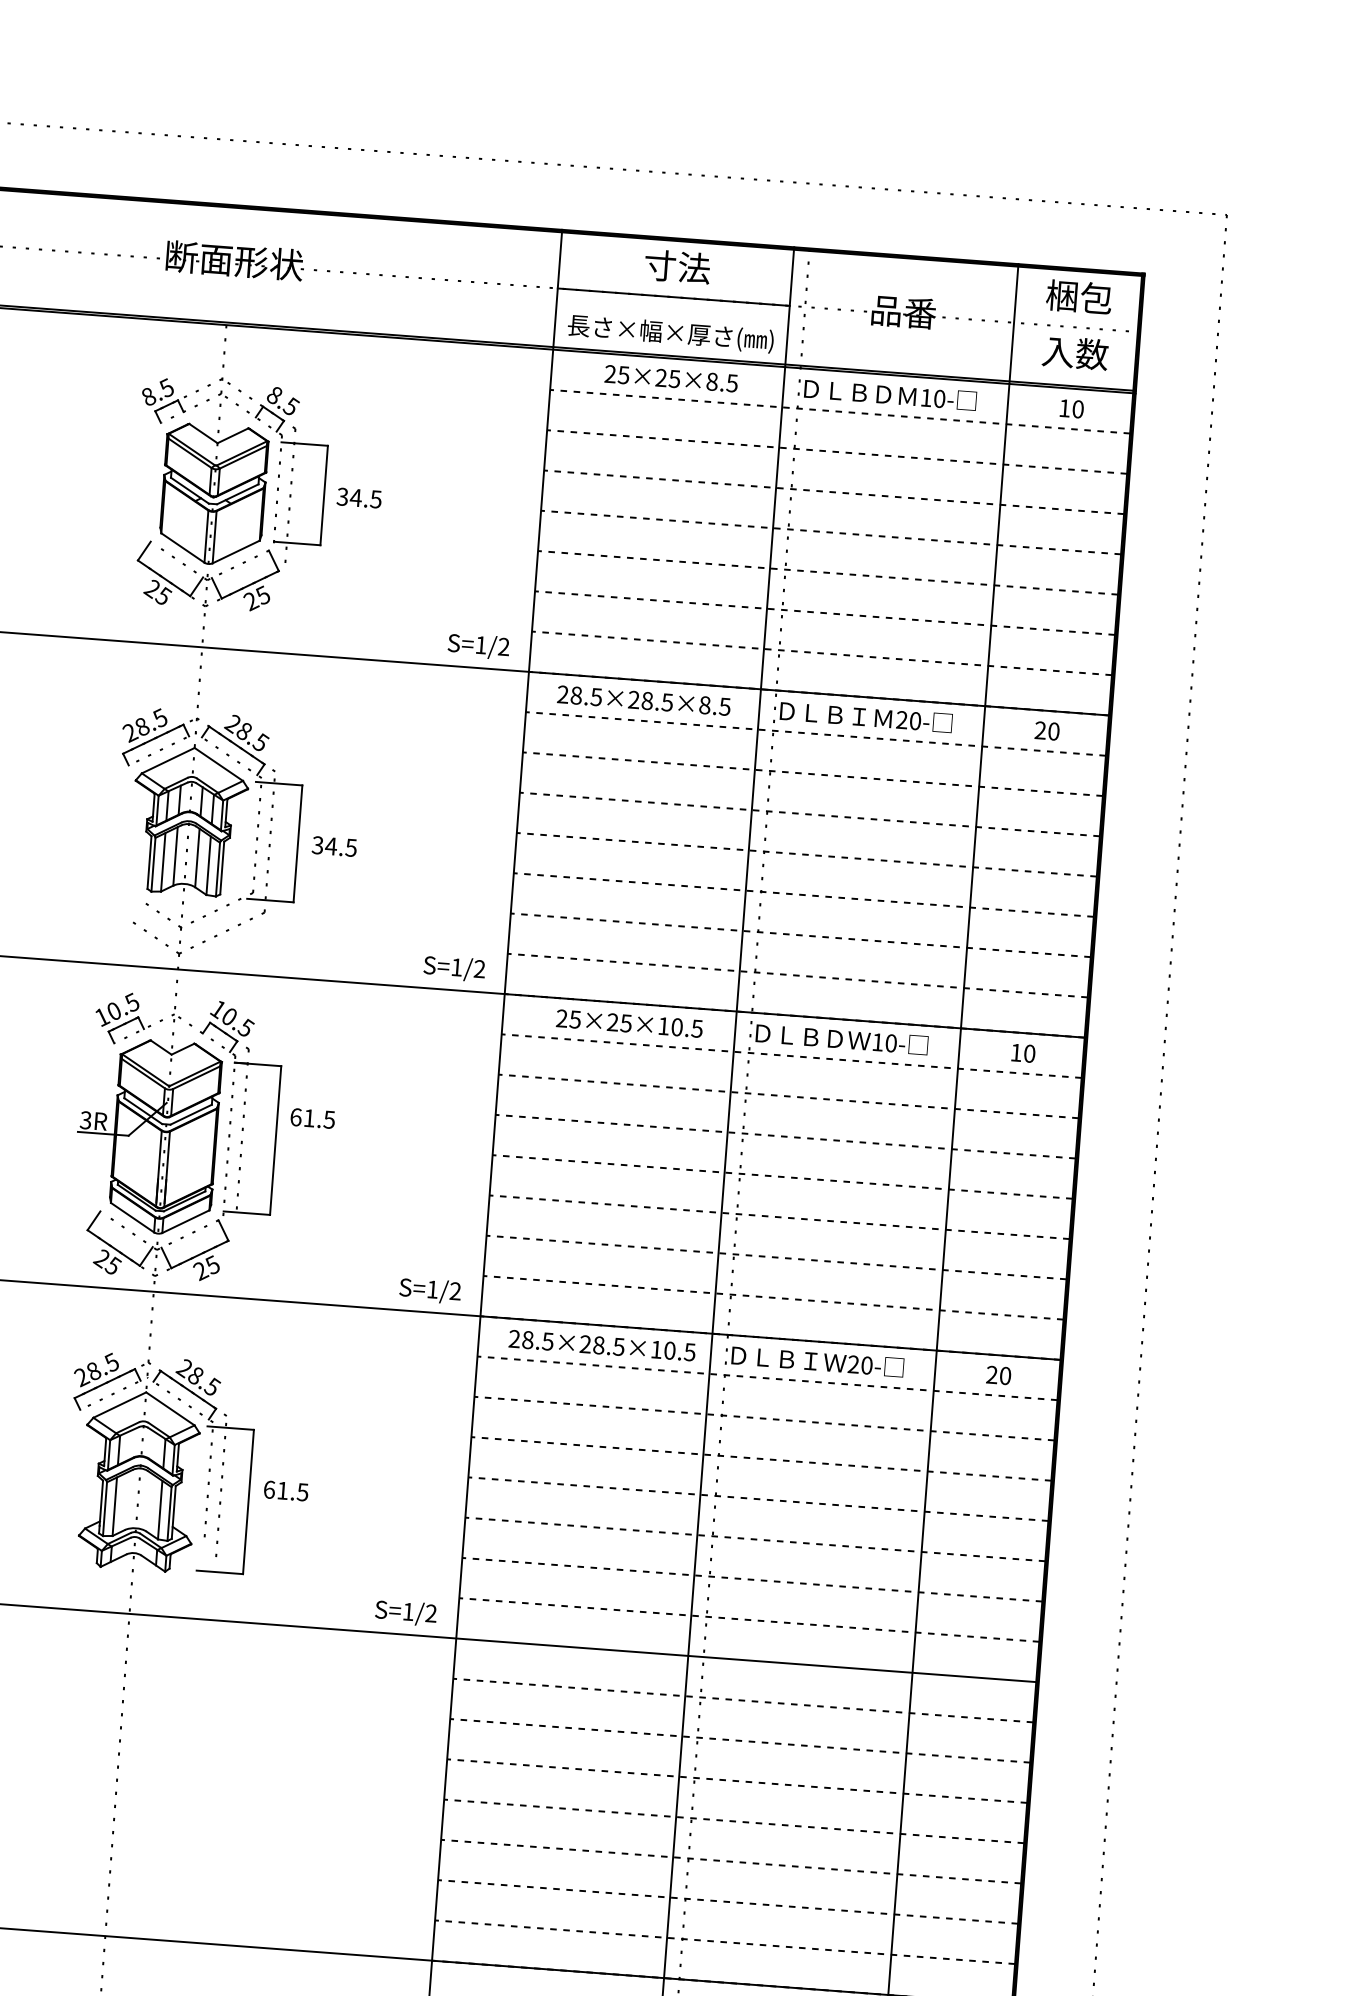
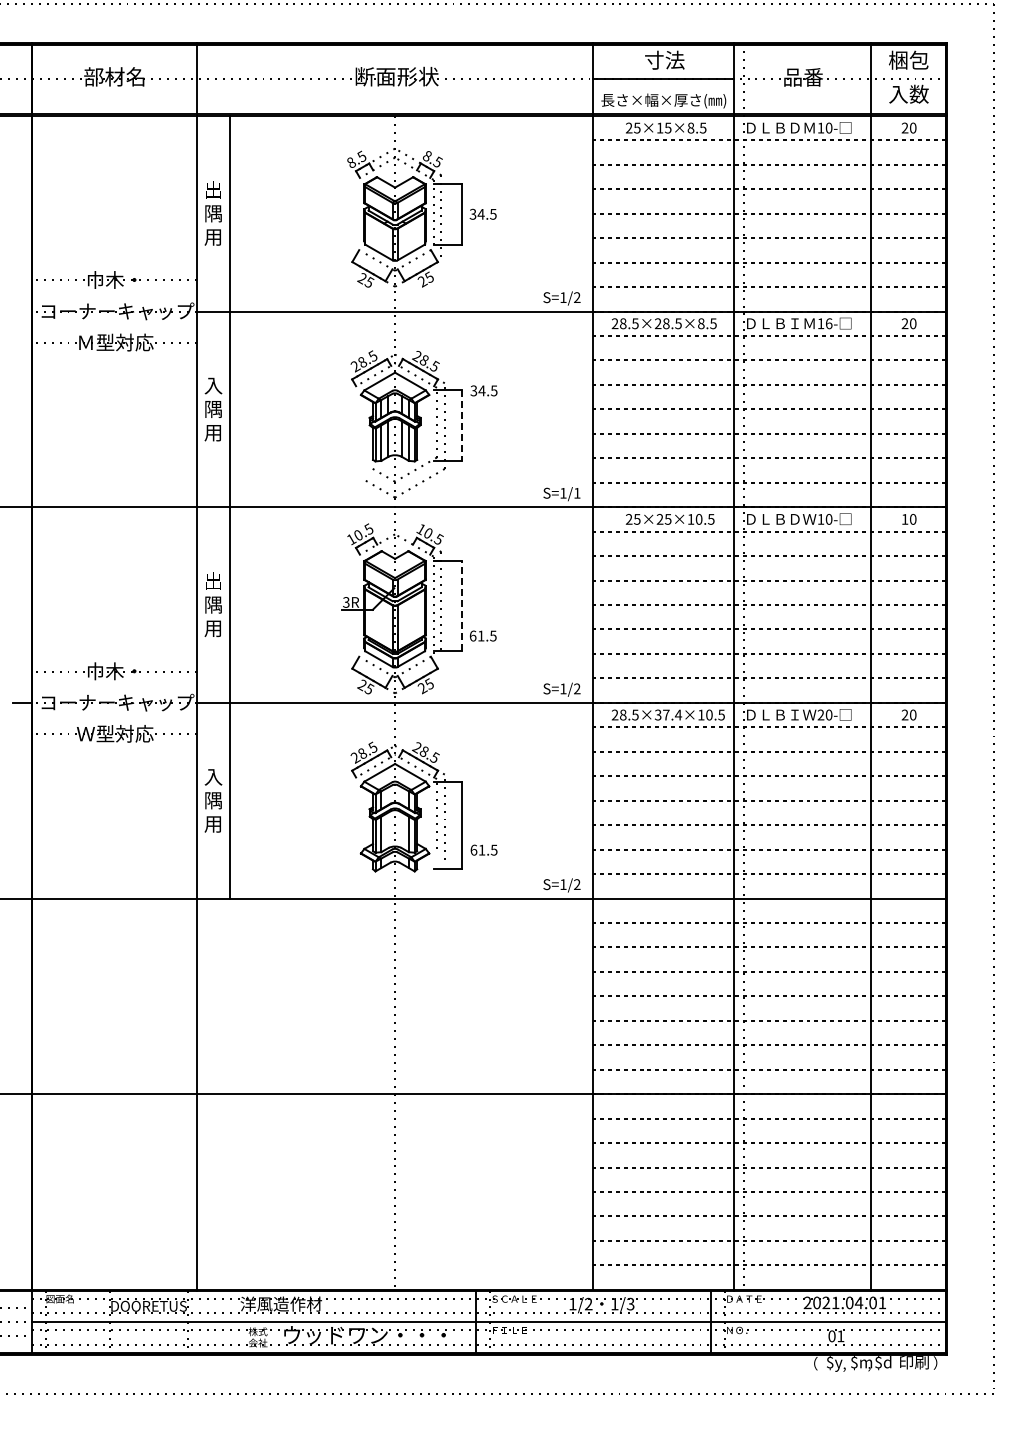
text: (660, 376) -> (659, 127), 25×25×8.5 -> 25×15×8.5
text: (1063, 407) -> (904, 127), 10 -> 20
text: (907, 720) -> (824, 323), 20- -> 16-
line: (297, 844) -> (461, 426), solid -> dashed
text: (333, 845) -> (483, 390), moved
text: (480, 967) -> (577, 492), S=1/2 -> S=1/1
text: (313, 1117) -> (483, 635), moved
line: (275, 1139) -> (461, 605), solid -> dashed
text: (602, 1344) -> (668, 714), 28.5×28.5×10.5 -> 28.5×37.4×10.5
text: (285, 1489) -> (483, 849), moved

